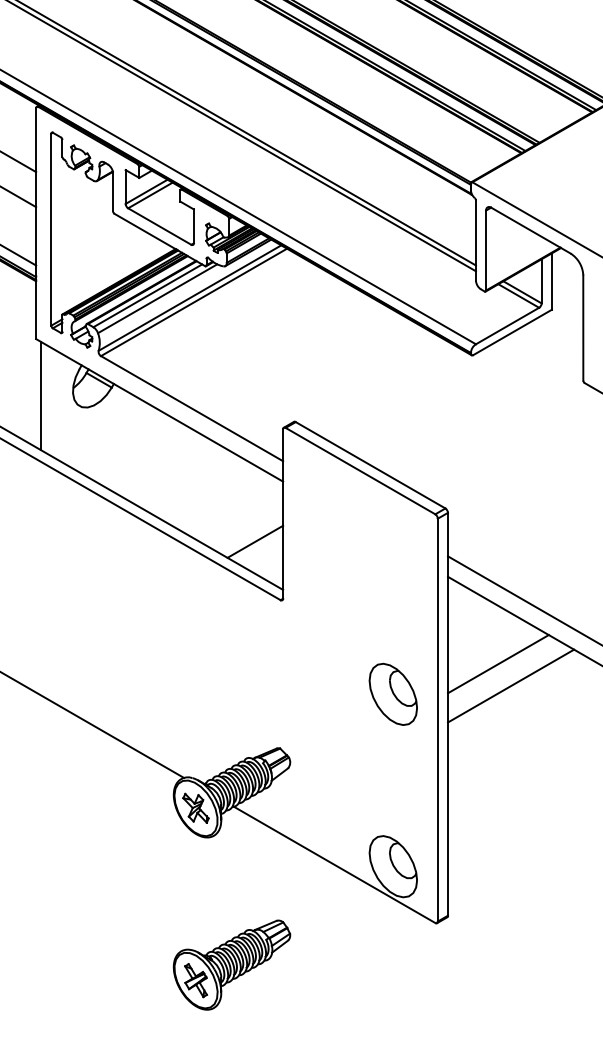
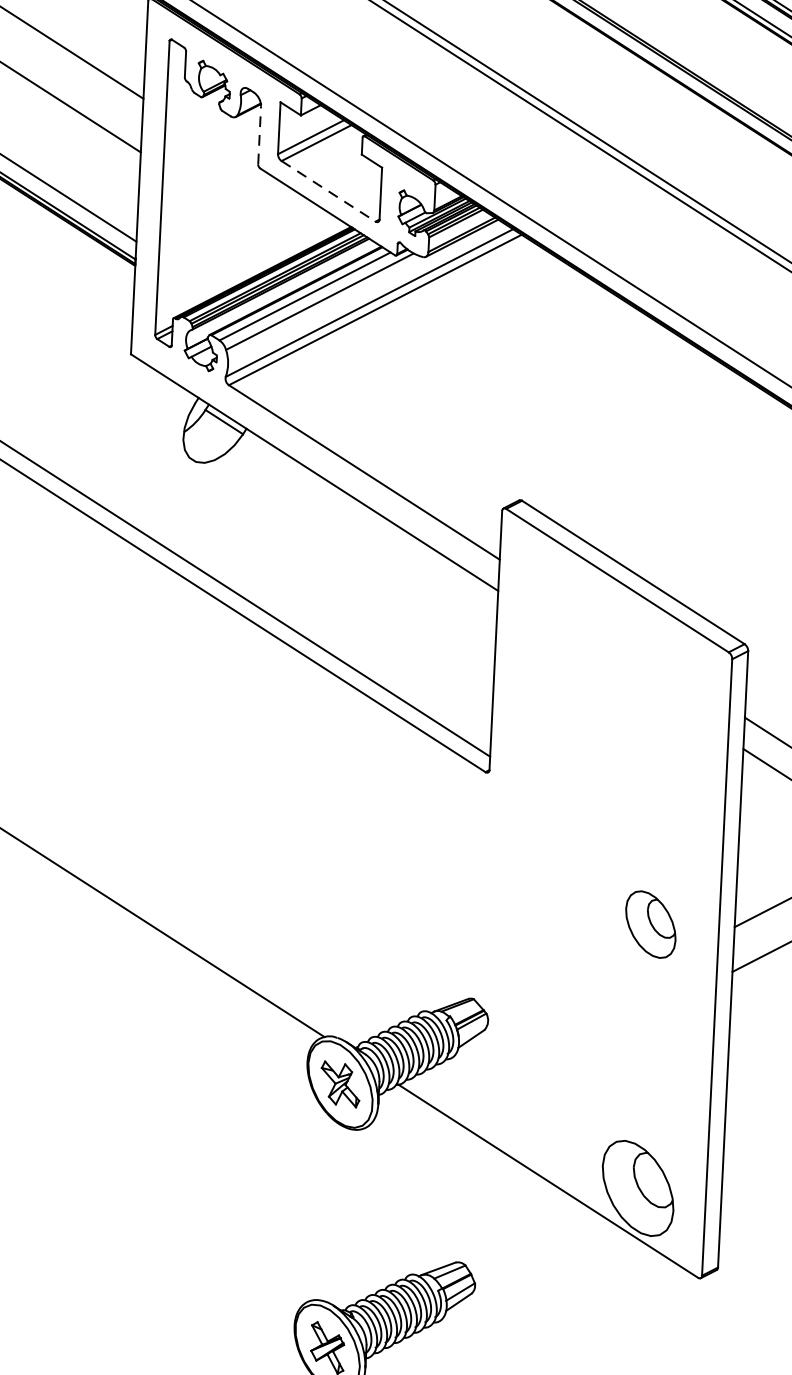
line: (113, 192) -> (260, 135), solid -> dashed
line: (160, 226) -> (329, 191), solid -> dashed
line: (41, 396) -> (134, 442), removed
line: (255, 541) -> (451, 680), removed
part: (392, 693) -> (649, 923), size x0.7

